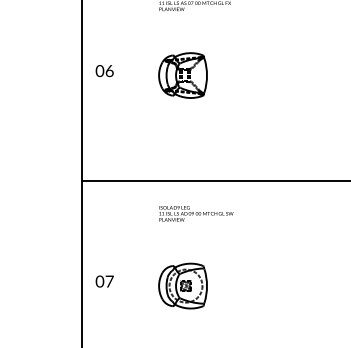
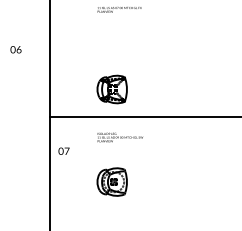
text: (103, 70) -> (15, 49), moved
part: (181, 75) -> (111, 89), moved
text: (103, 280) -> (63, 150), moved

